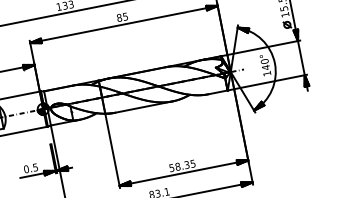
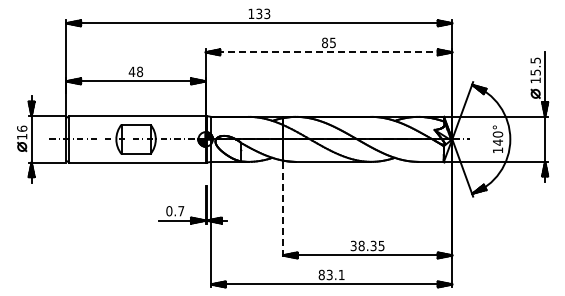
line: (124, 24) -> (329, 52), solid -> dashed
line: (113, 151) -> (283, 210), solid -> dashed
text: (35, 167) -> (181, 211), 0.5 -> 0.7
text: (171, 167) -> (353, 245), 58.35 -> 38.35

